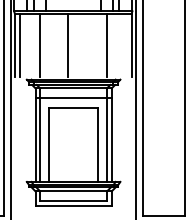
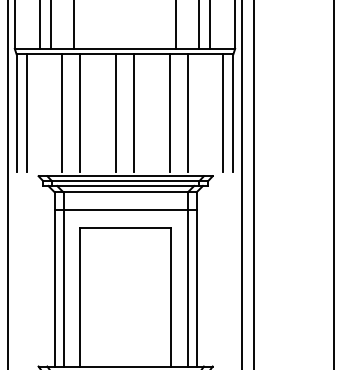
line: (49, 45) -> (80, 112), added
line: (78, 45) -> (134, 112), added
line: (97, 45) -> (170, 112), added
line: (126, 45) -> (224, 112), added

